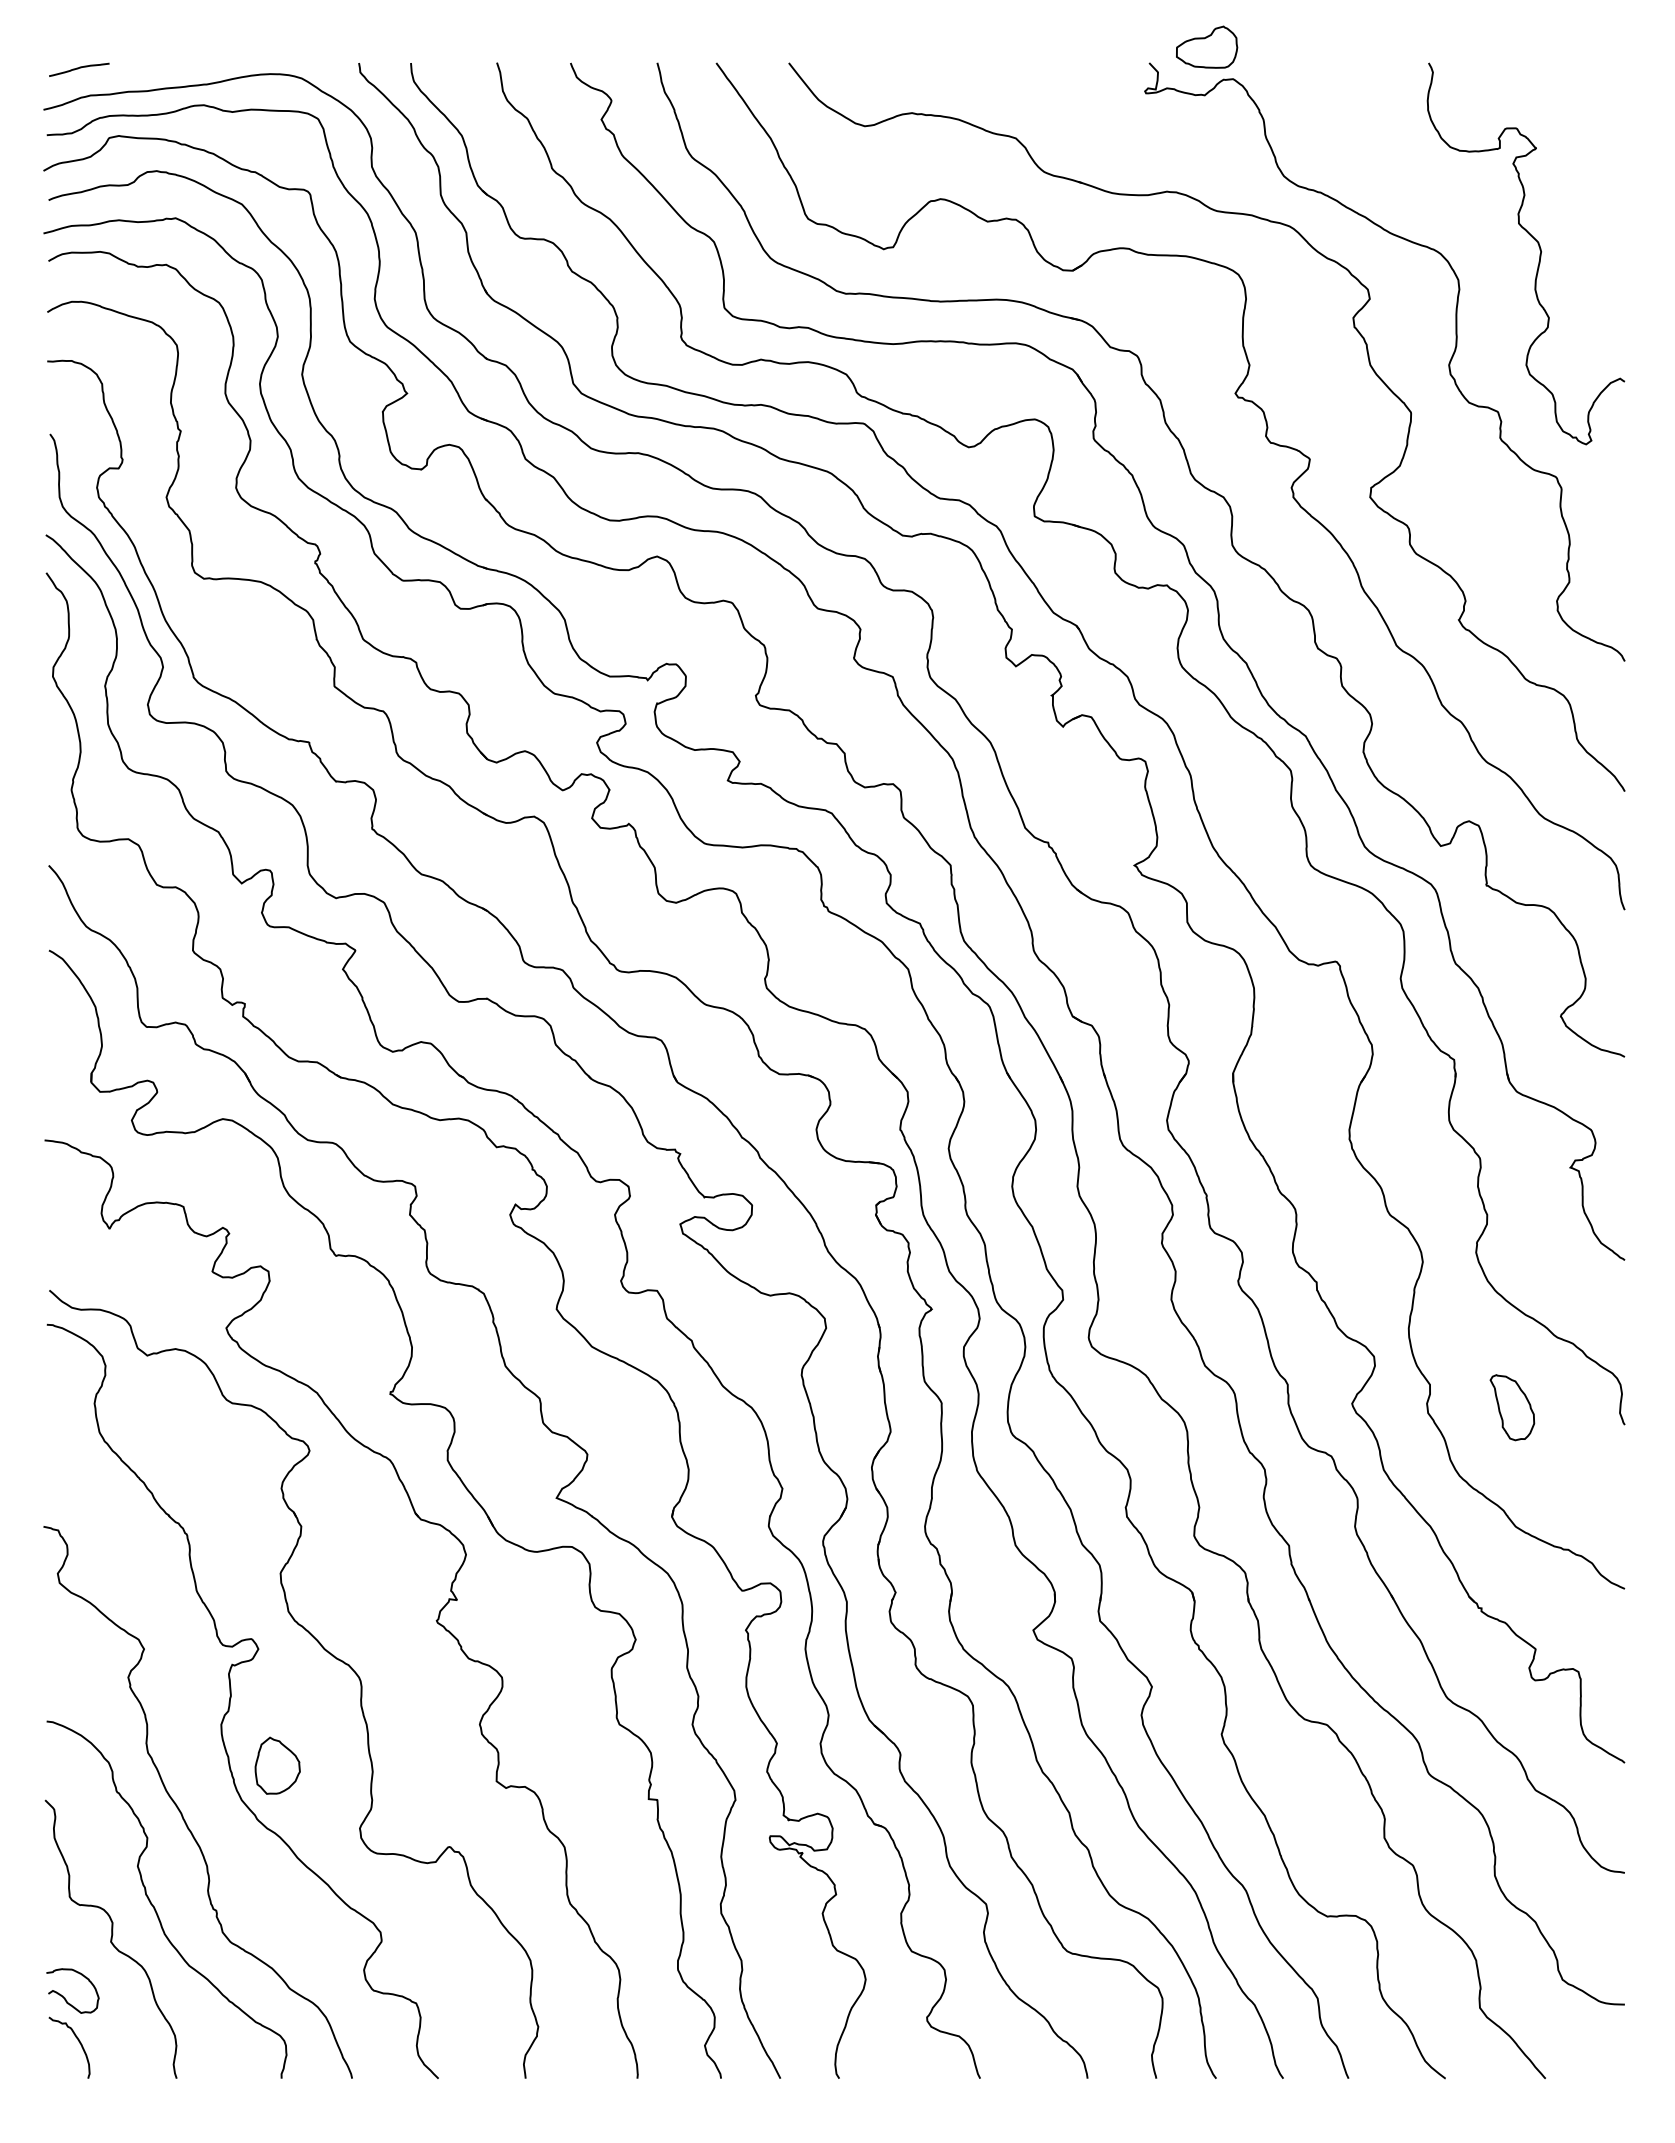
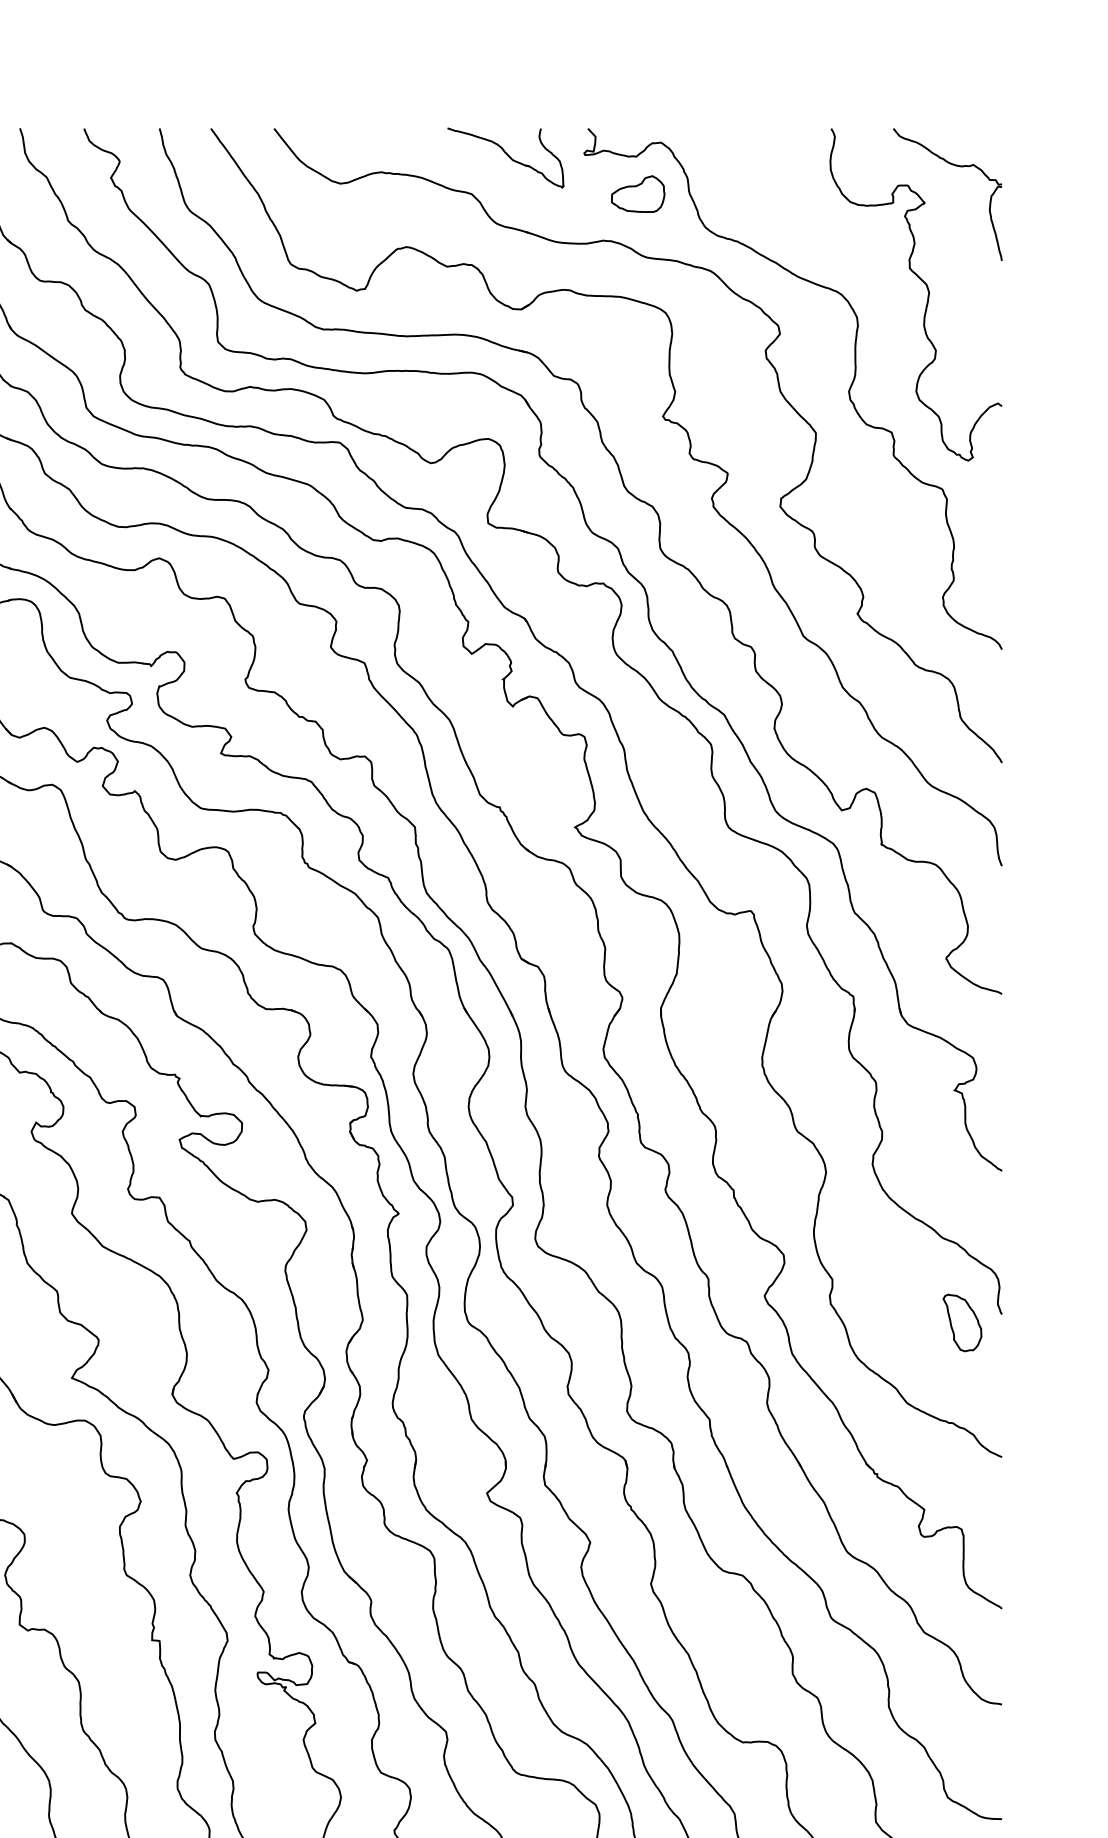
part: (1207, 46) -> (638, 193), moved
part: (1054, 96) -> (505, 157), added
part: (1571, 106) -> (955, 166), added
part: (1512, 1407) -> (962, 1322), moved

